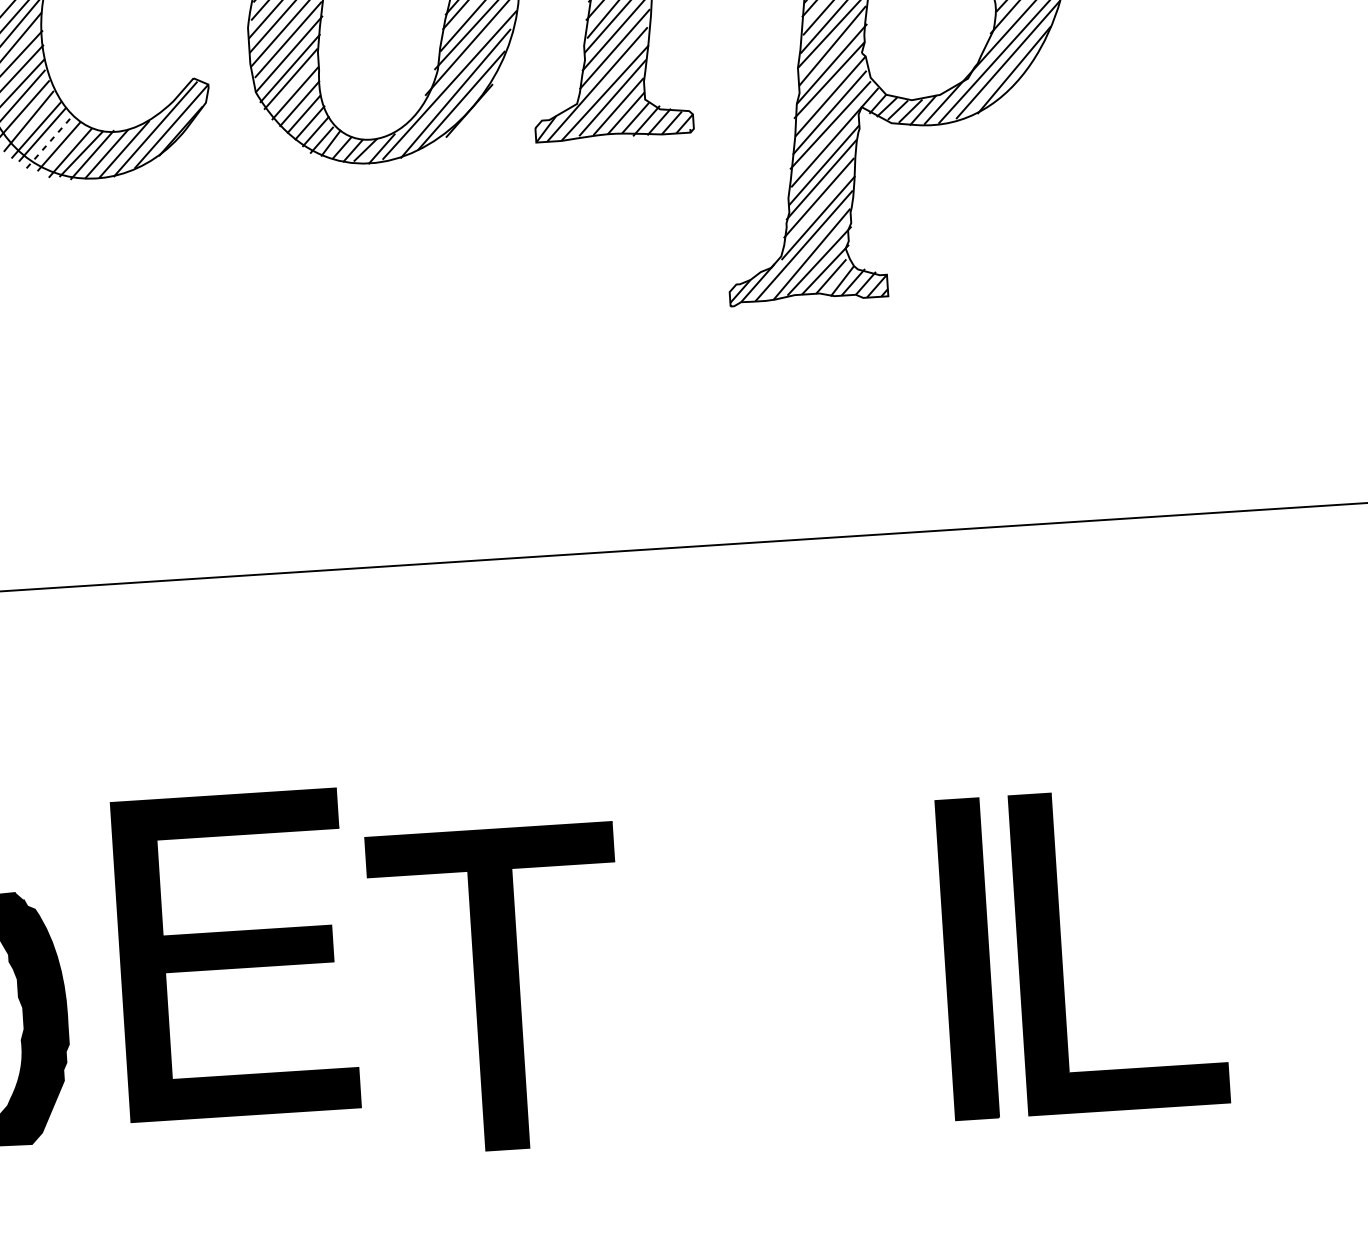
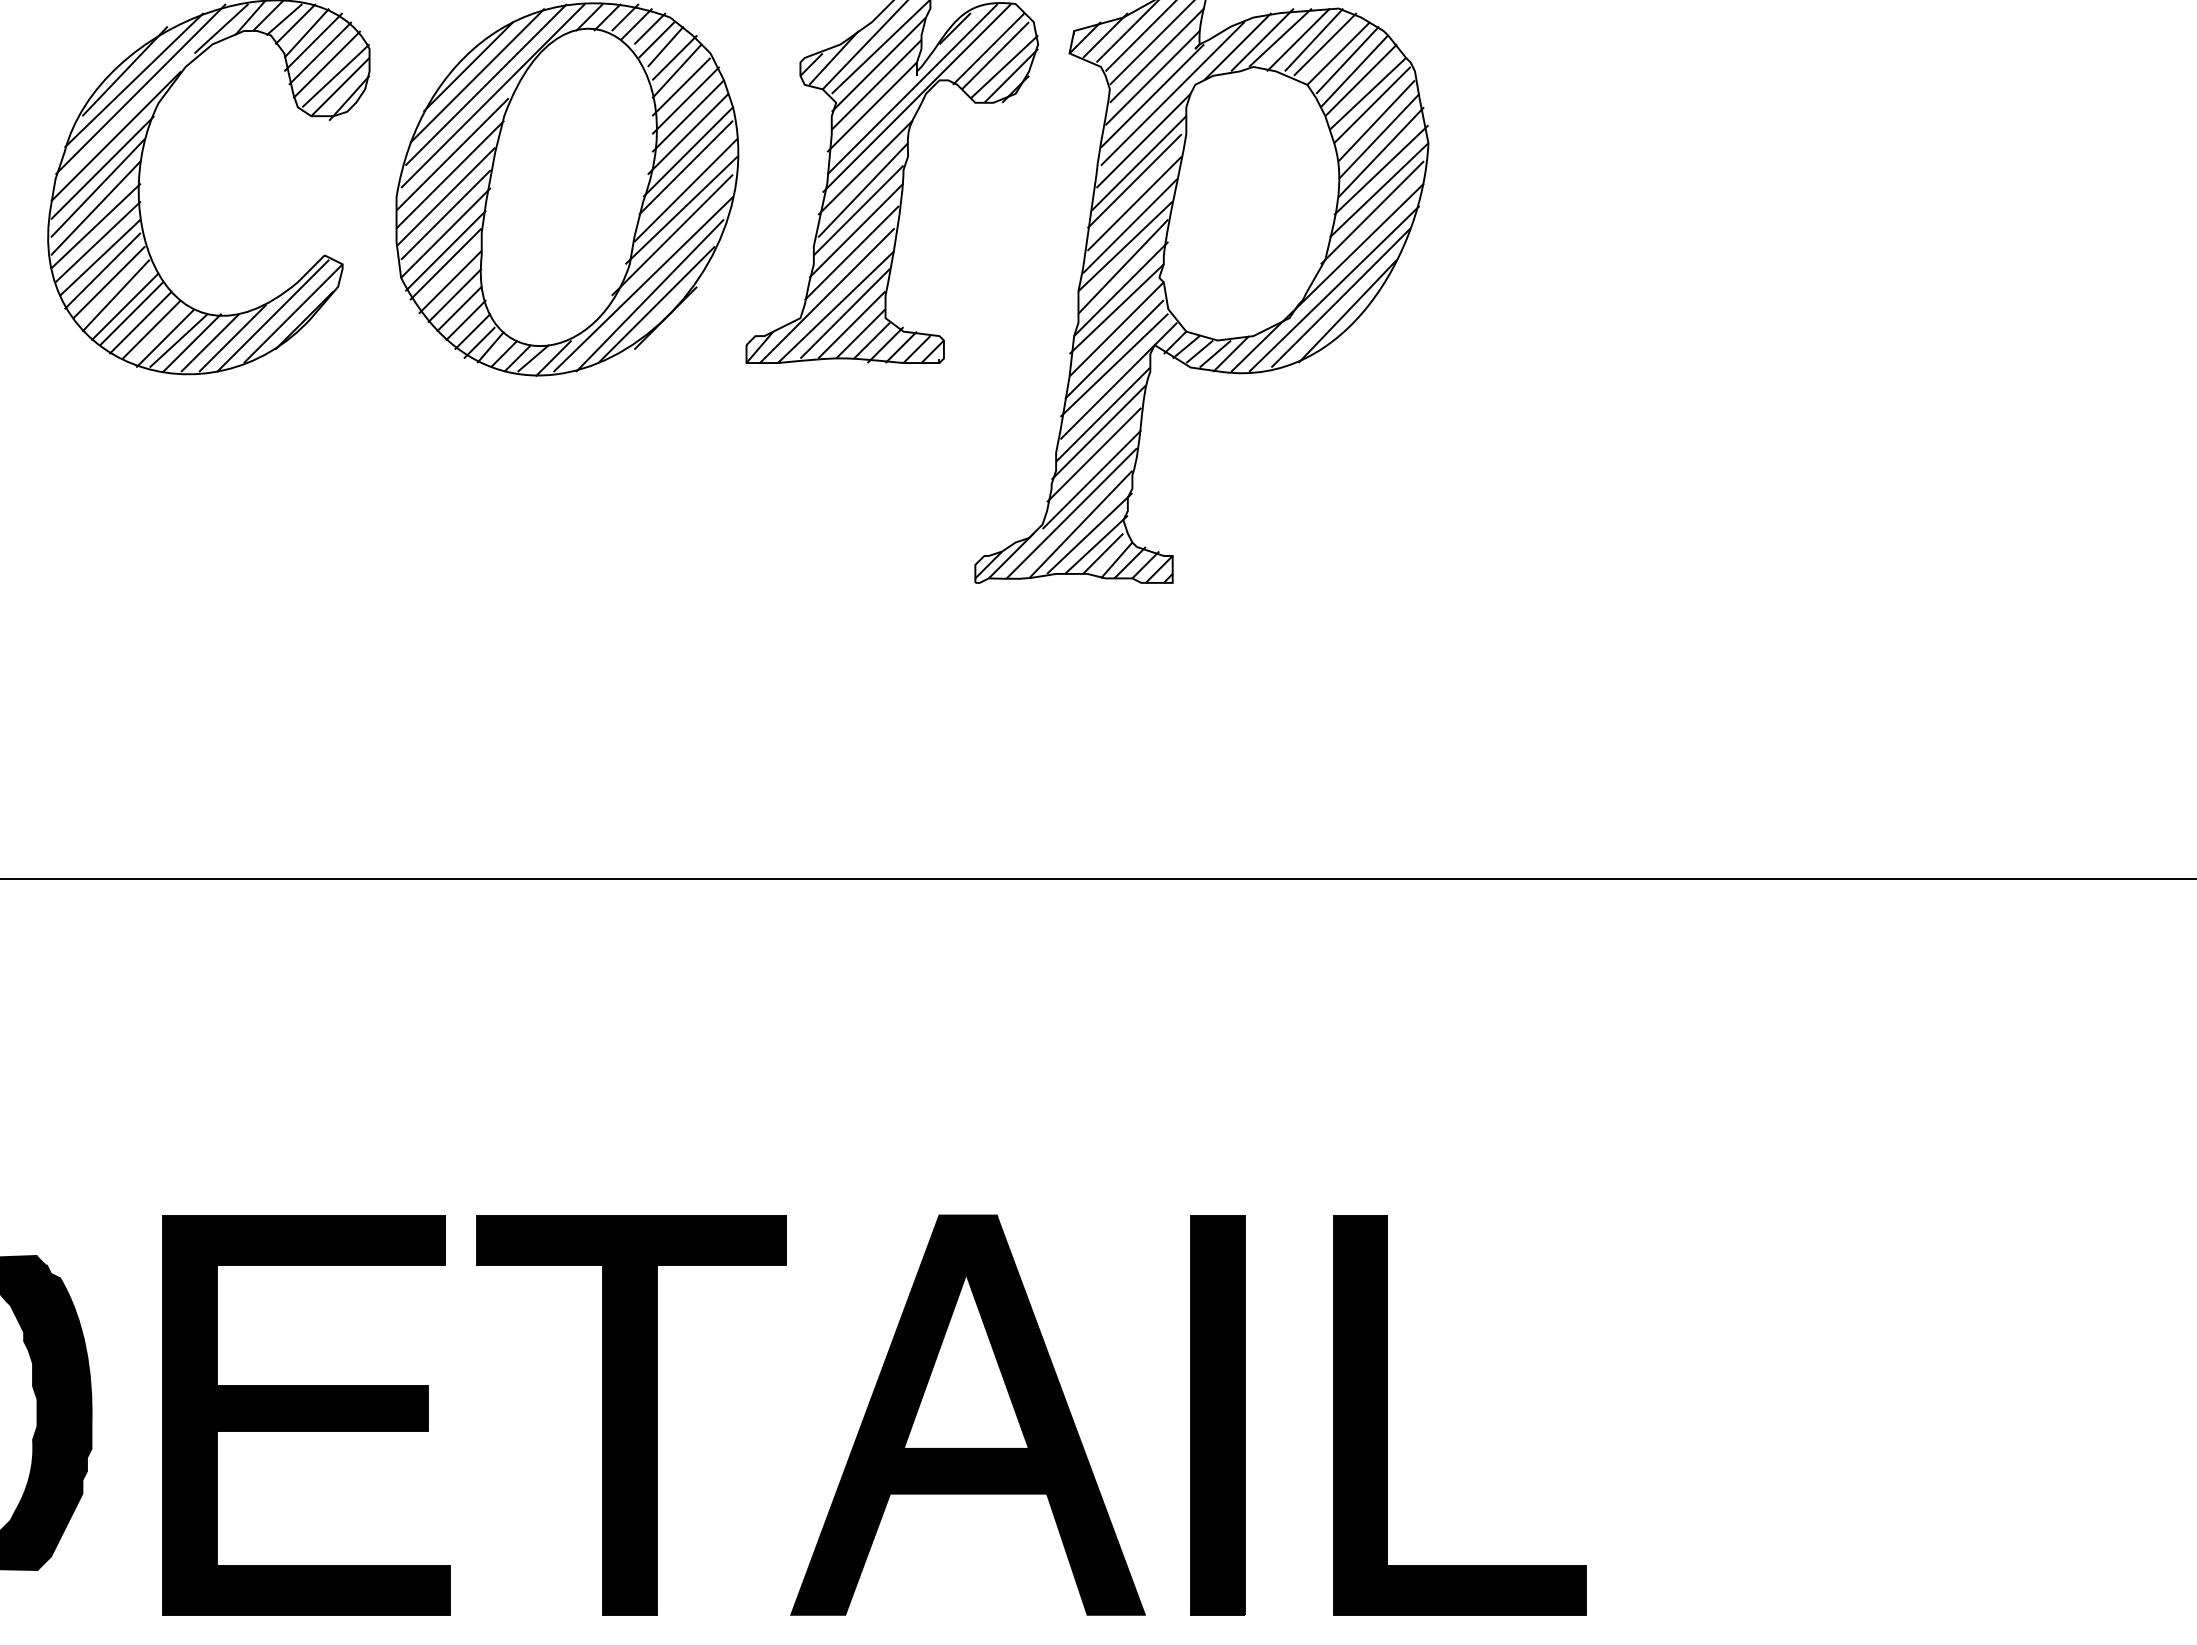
line: (50, 141) -> (141, 322), dashed -> solid
part: (1061, 953) -> (1387, 1415), moved
part: (235, 955) -> (306, 1415), moved
part: (767, 971) -> (967, 1414), added

